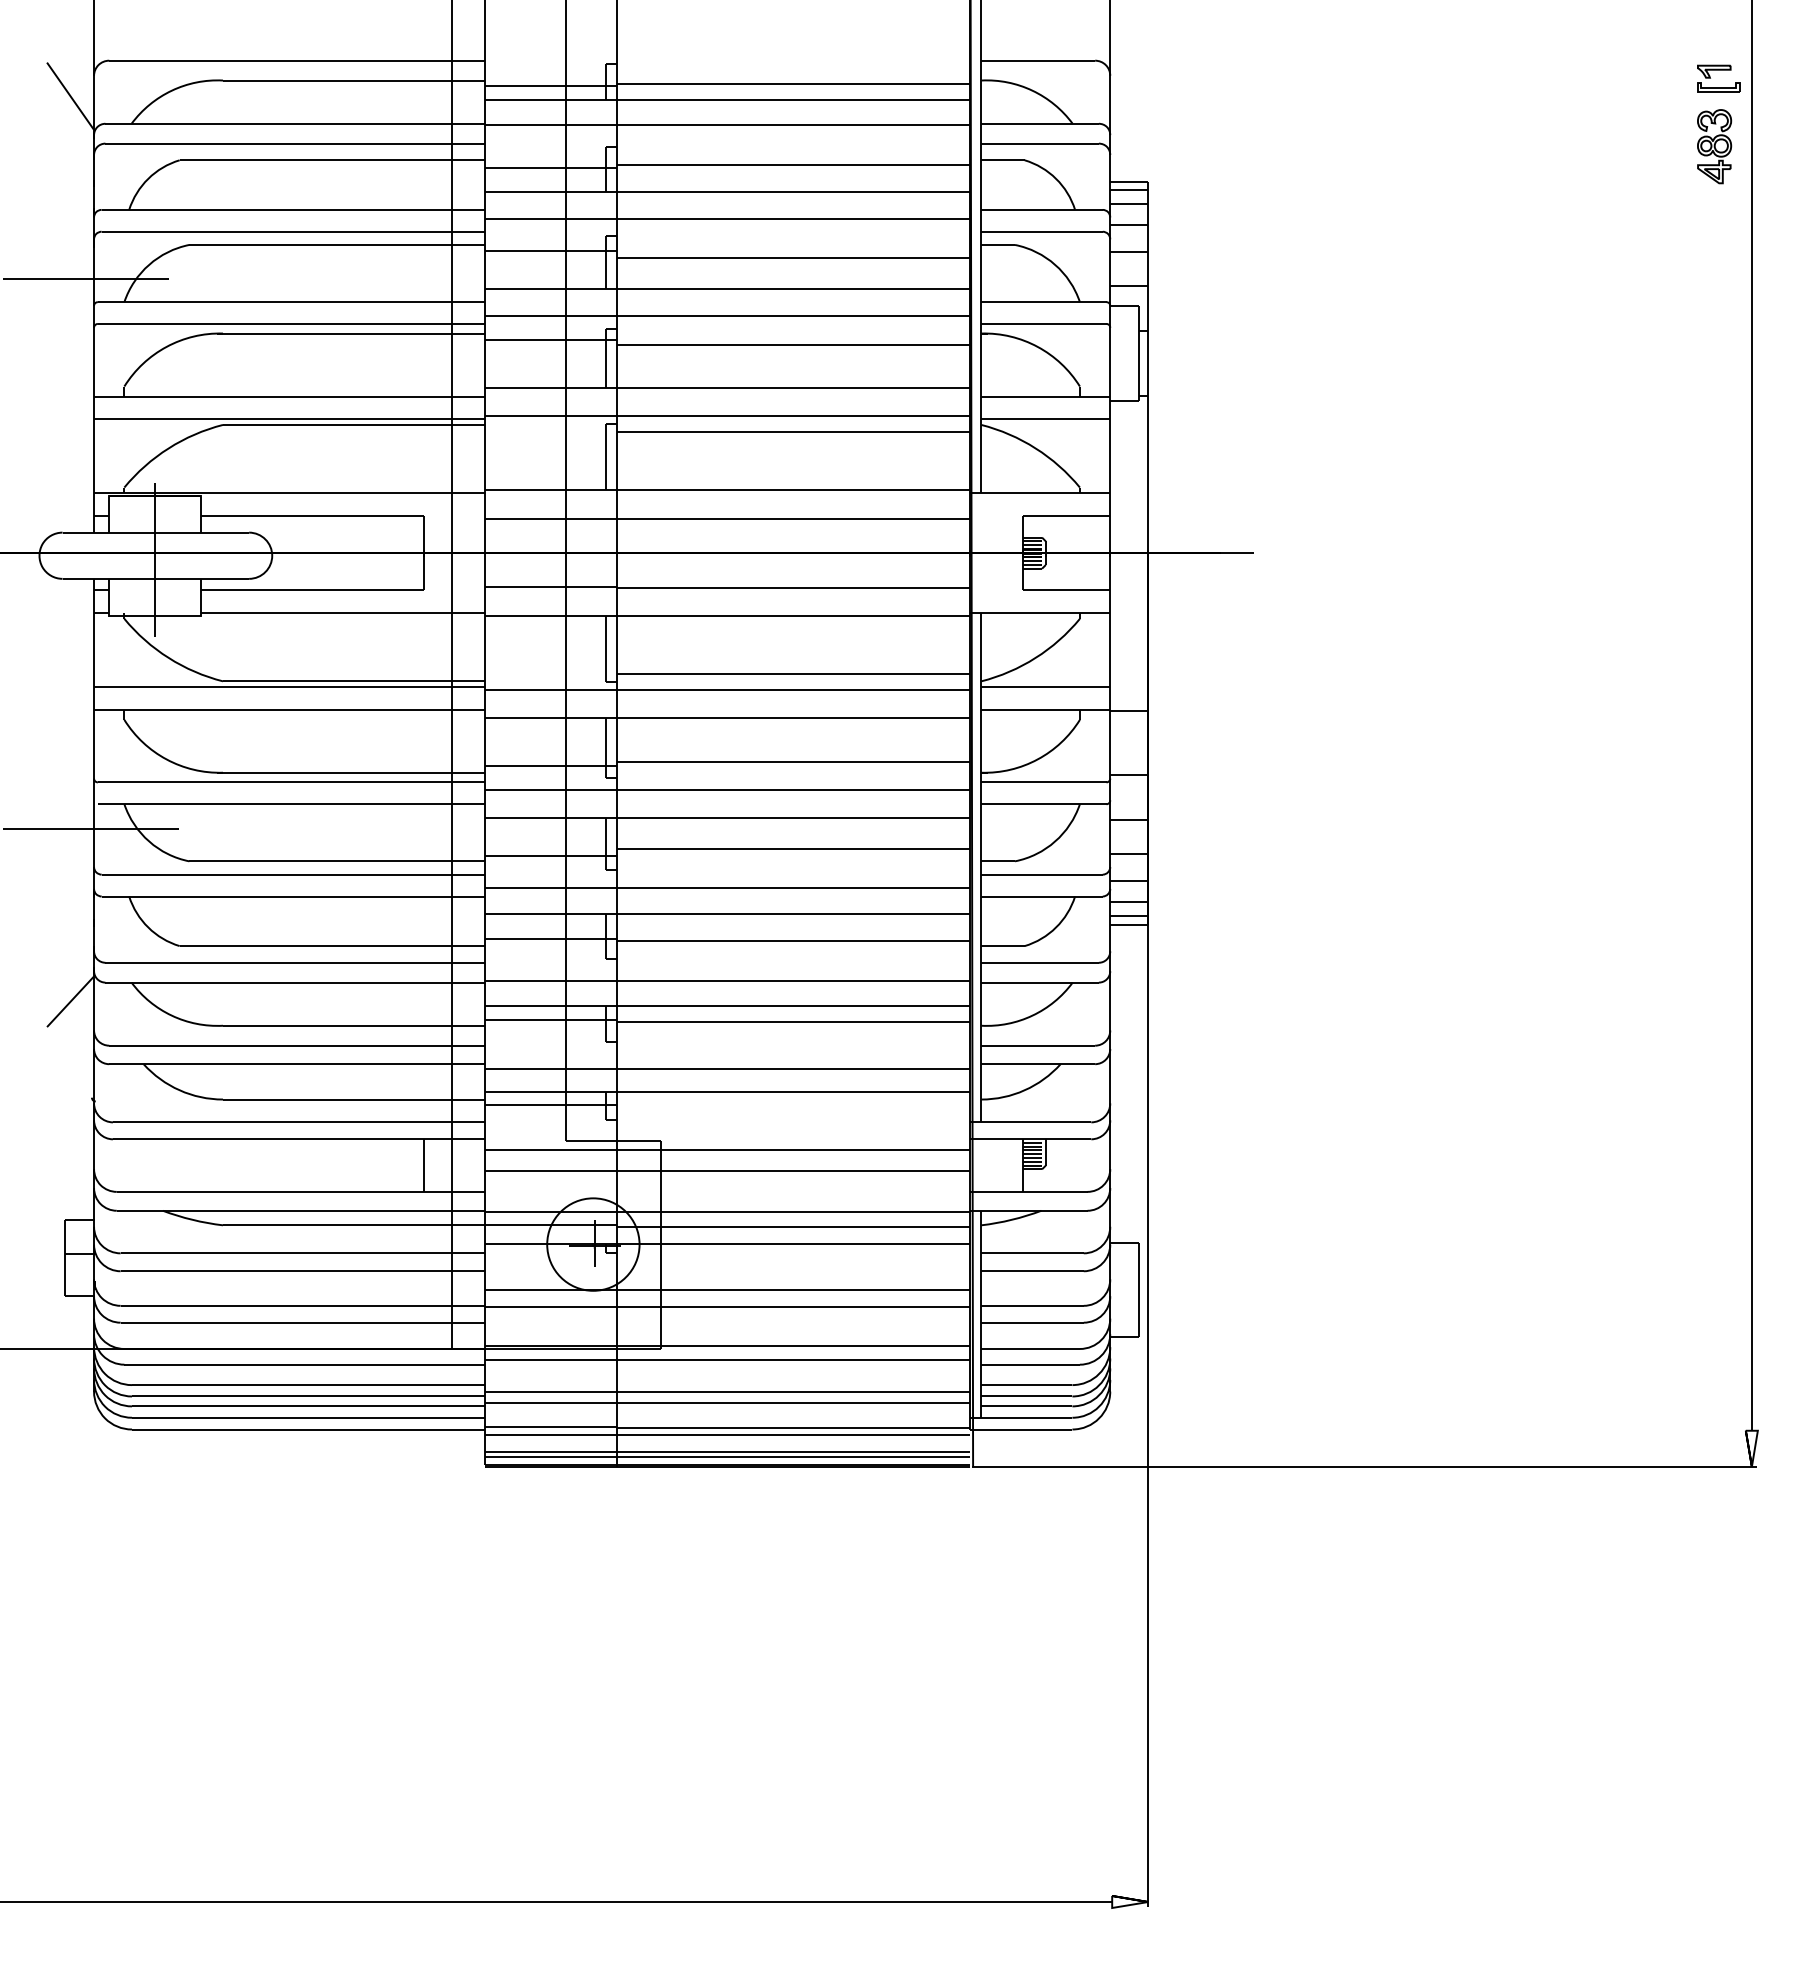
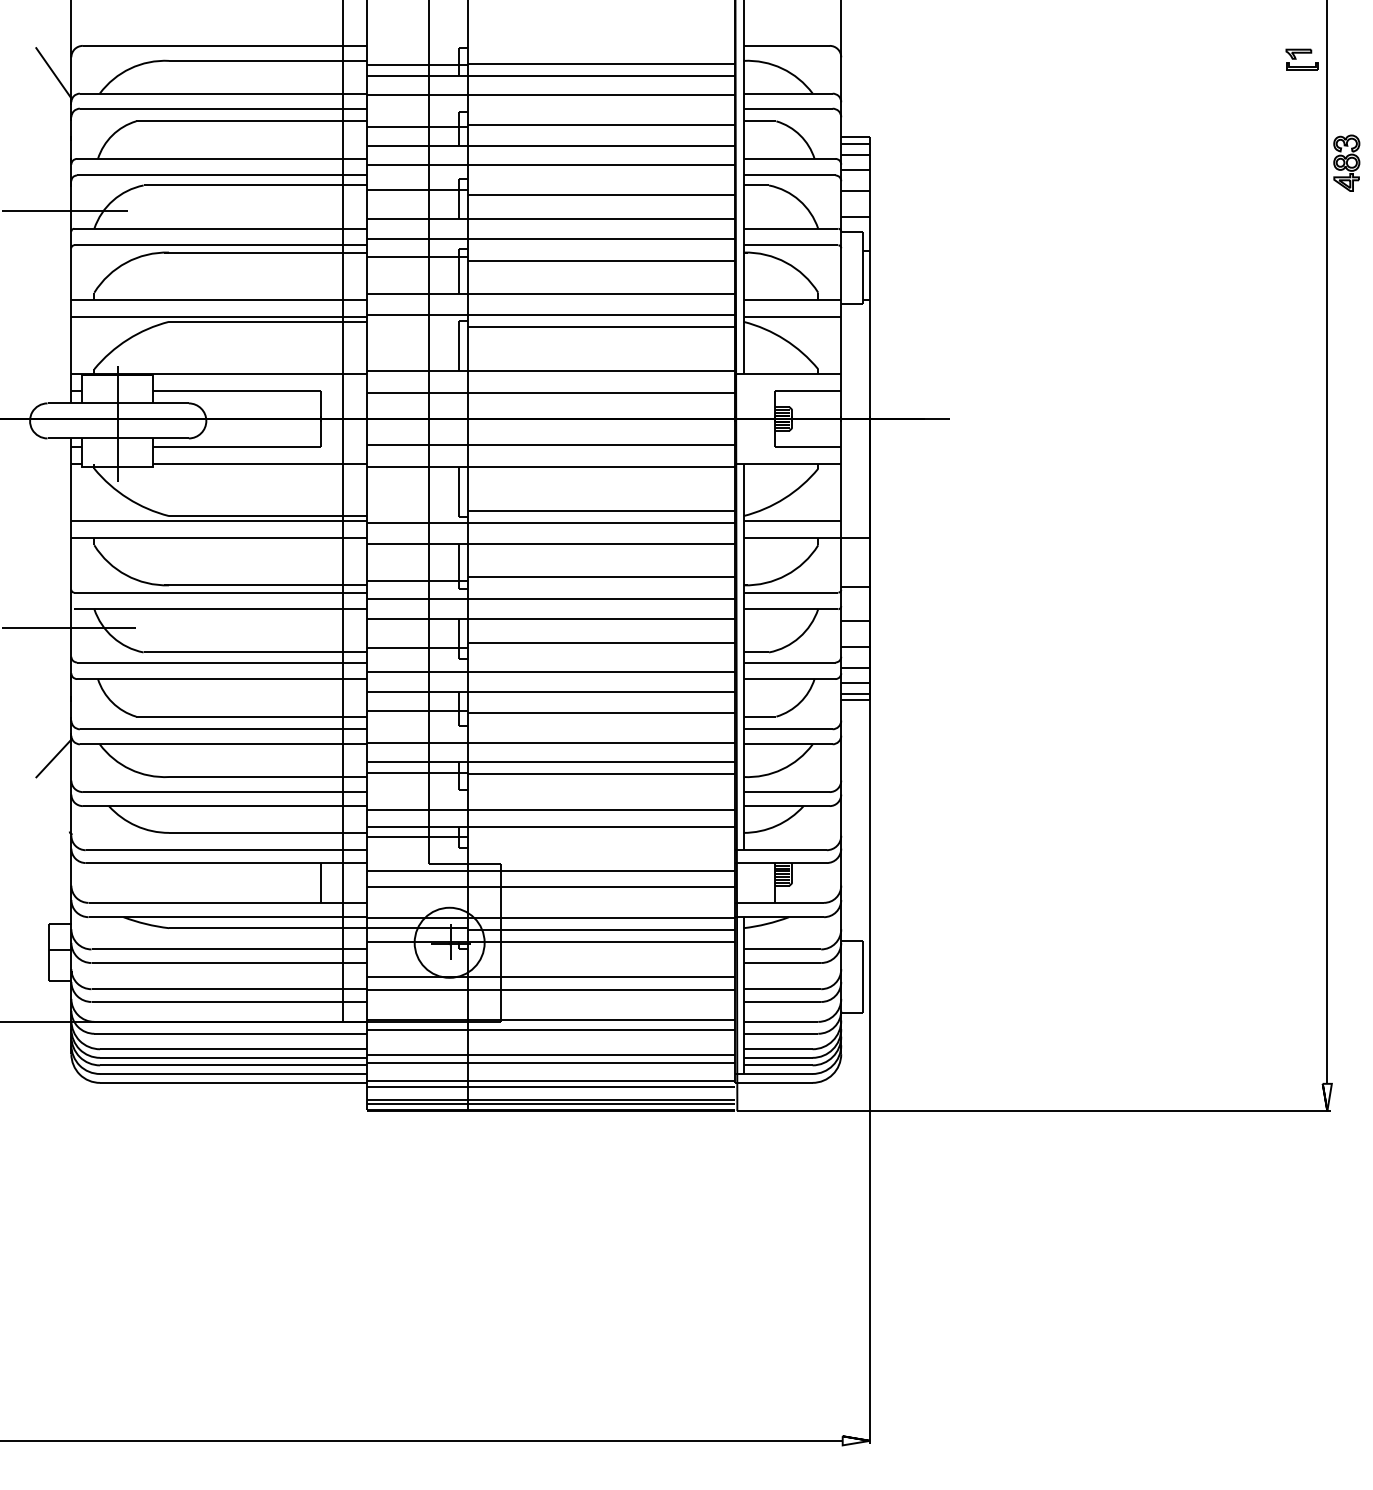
part: (1714, 146) -> (1346, 163), moved

